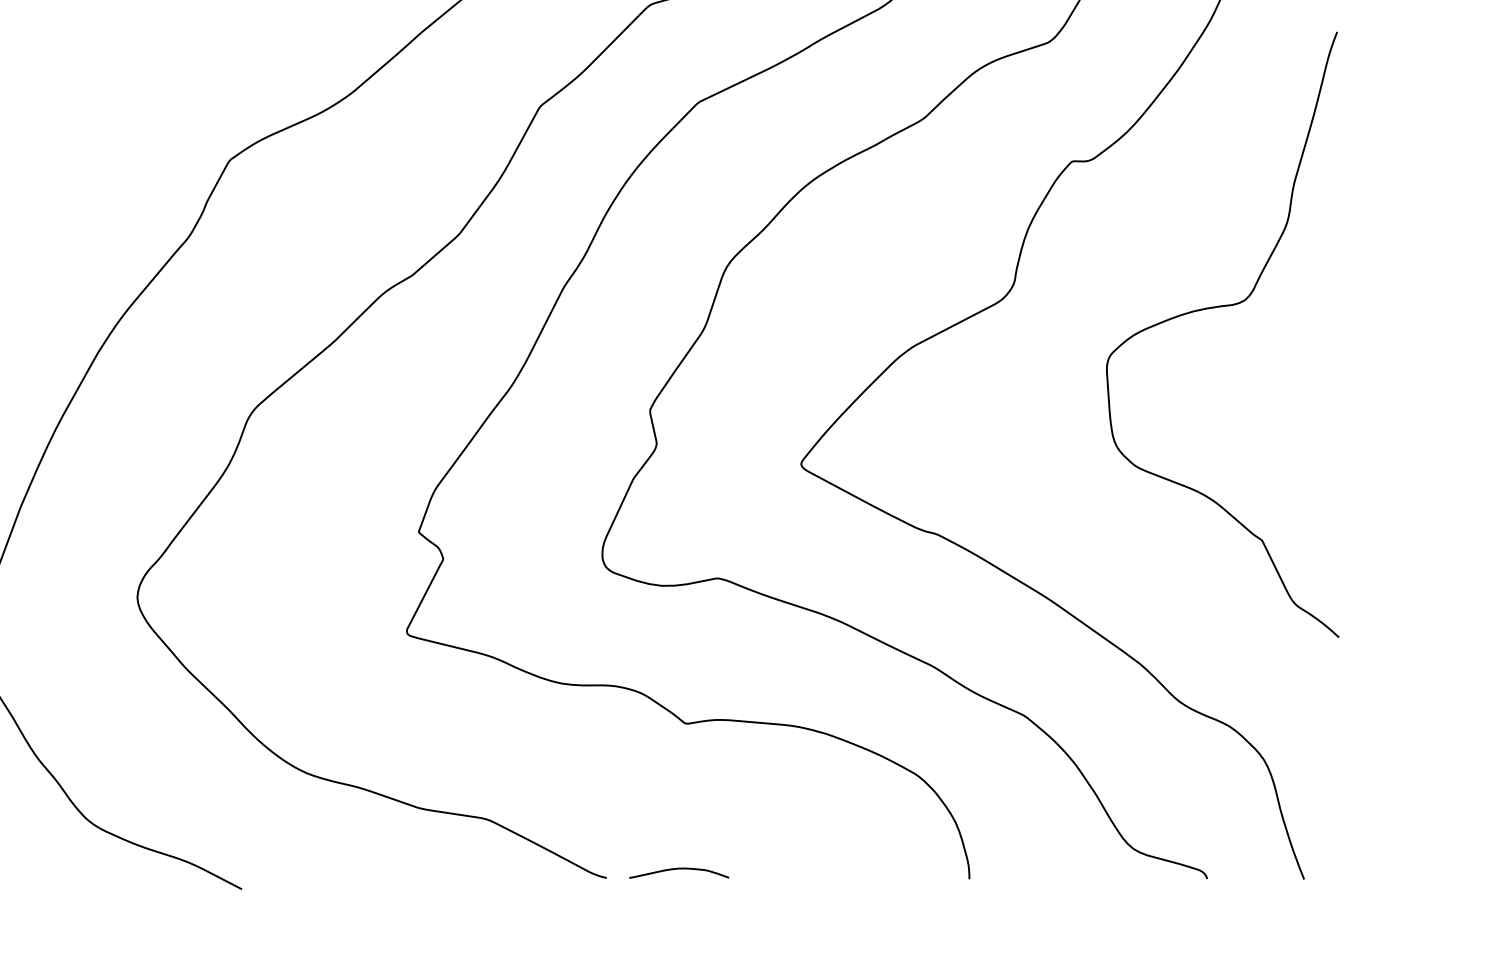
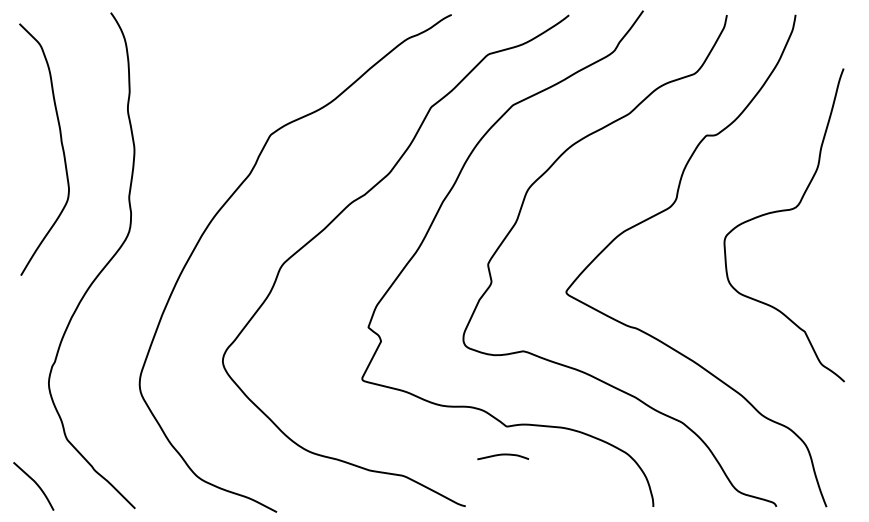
curve: (679, 870) -> (503, 455), moved

